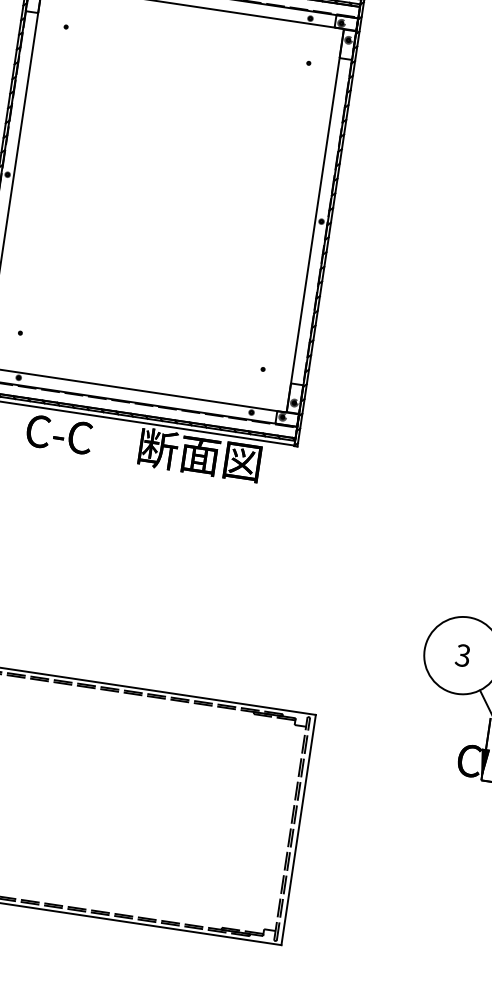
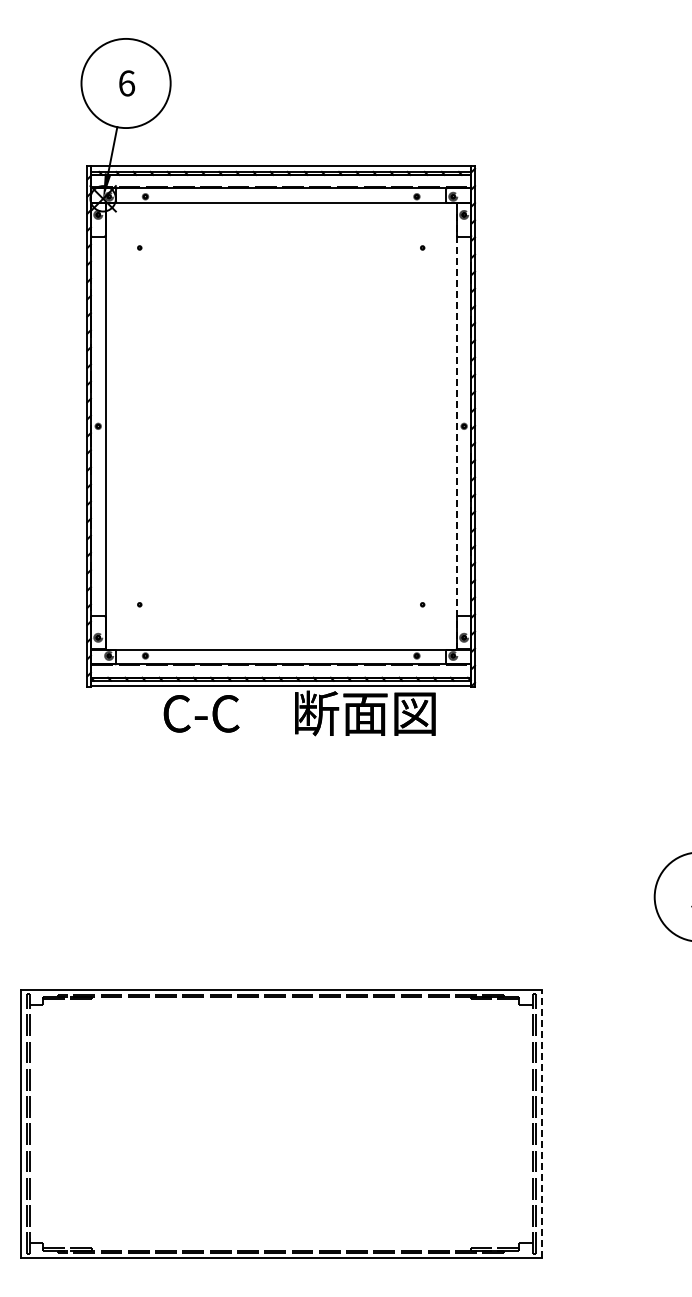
line: (314, 220) -> (456, 426), solid -> dashed
line: (298, 829) -> (541, 1123), solid -> dashed

